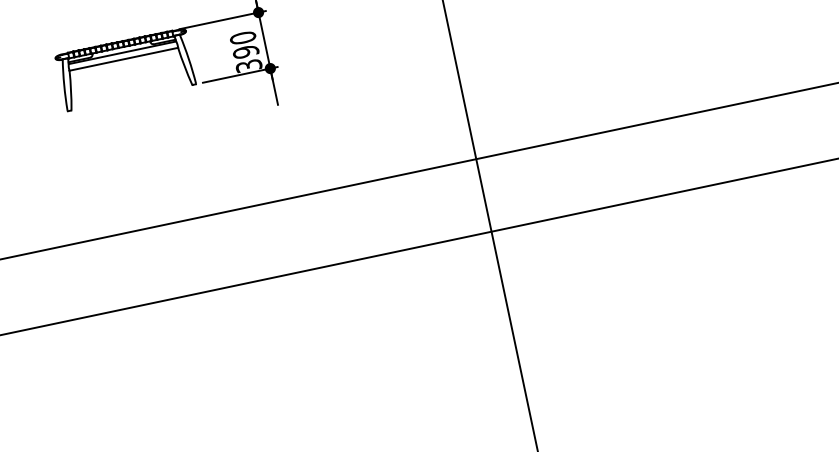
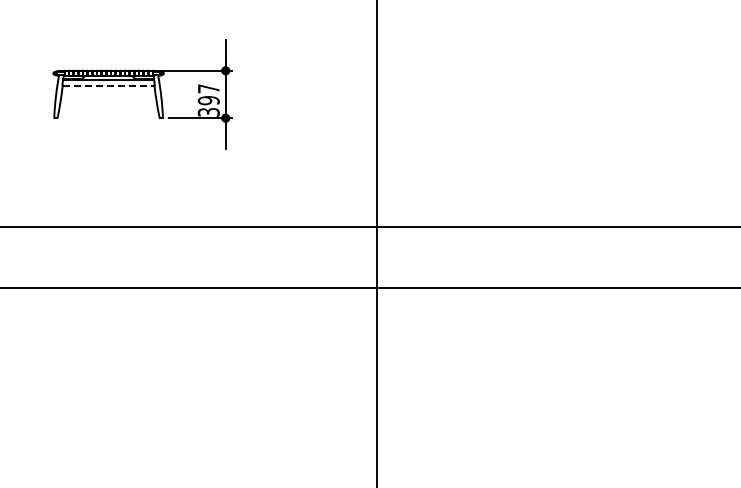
text: (242, 37) -> (208, 88), 390 -> 397
line: (123, 59) -> (108, 85), solid -> dashed

